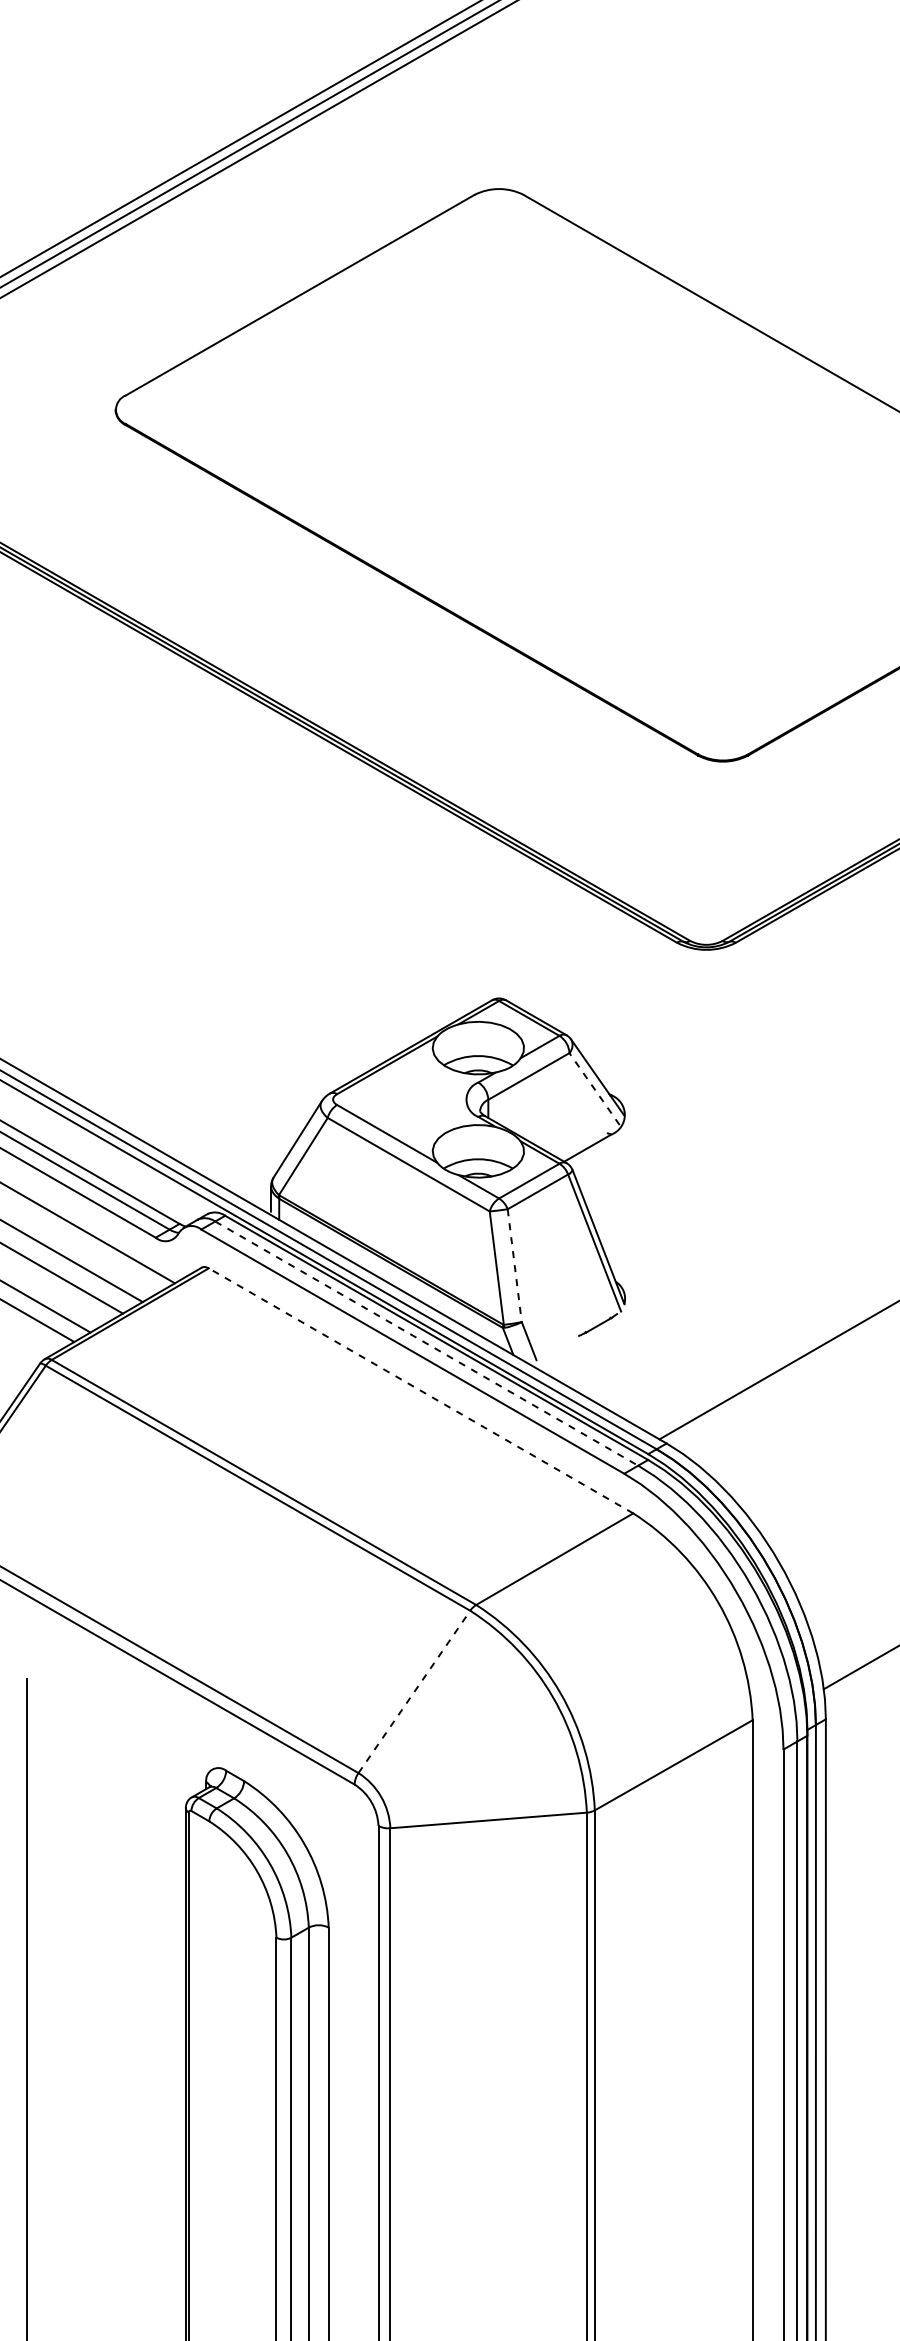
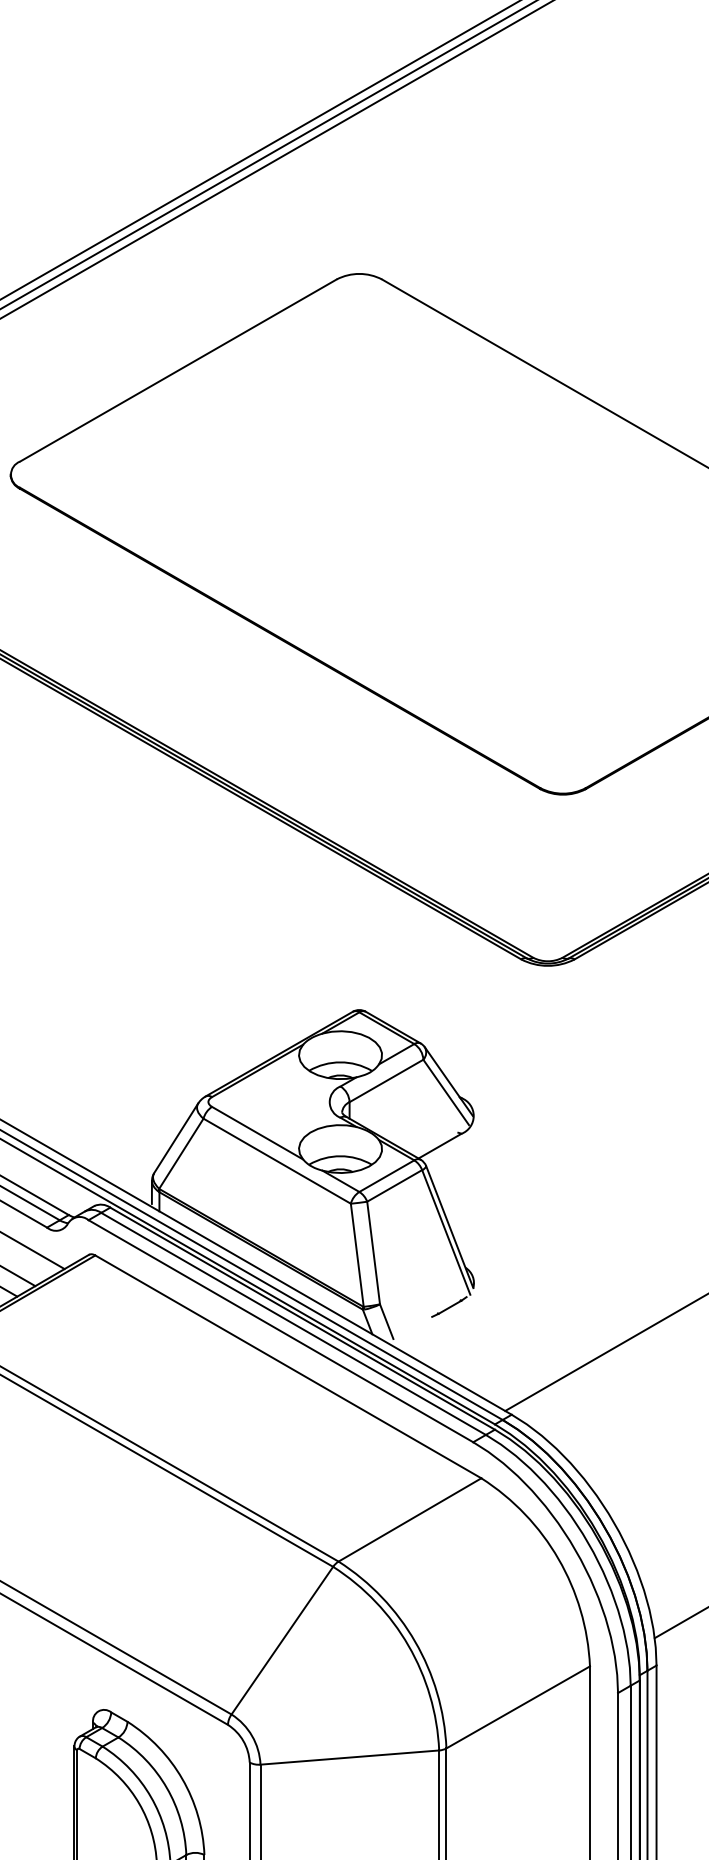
line: (594, 1089) -> (446, 1092), dashed -> solid
line: (514, 1265) -> (373, 1252), dashed -> solid
line: (427, 1343) -> (294, 1323), dashed -> solid
line: (420, 1390) -> (287, 1366), dashed -> solid
line: (414, 1691) -> (282, 1640), dashed -> solid

